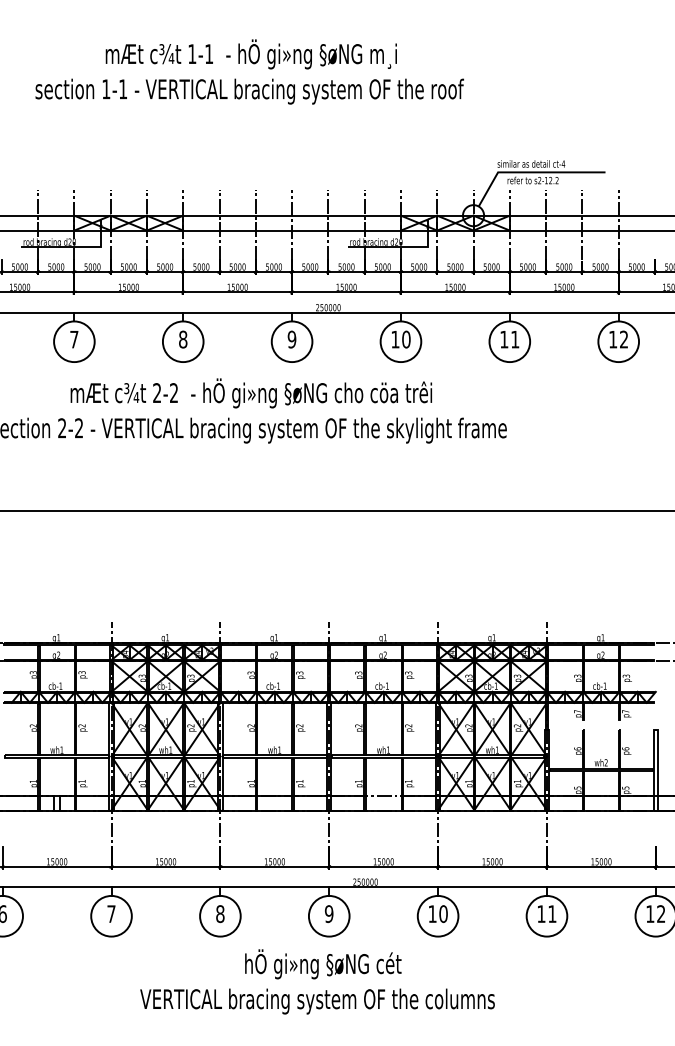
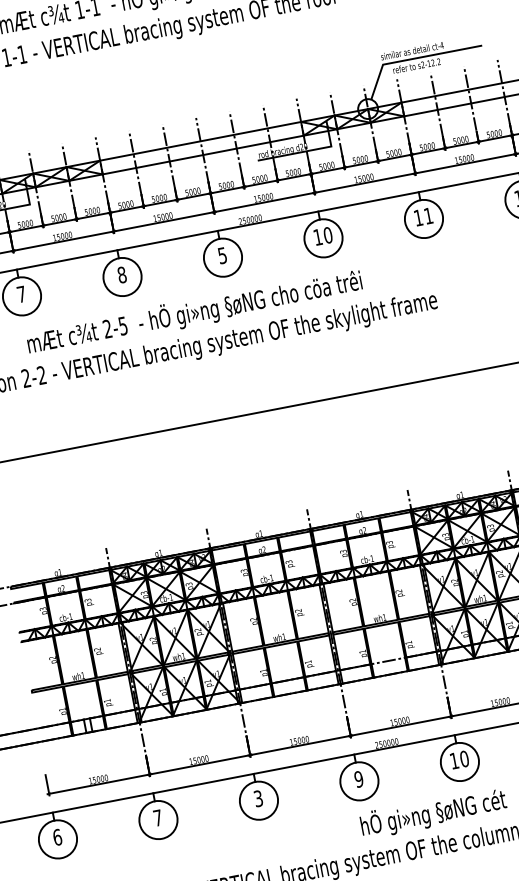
text: (291, 339) -> (222, 255), 9 -> 5
text: (173, 393) -> (122, 326), 2-2 -> 2-5
text: (220, 913) -> (258, 798), 8 -> 3
text: (323, 964) -> (433, 813), moved

